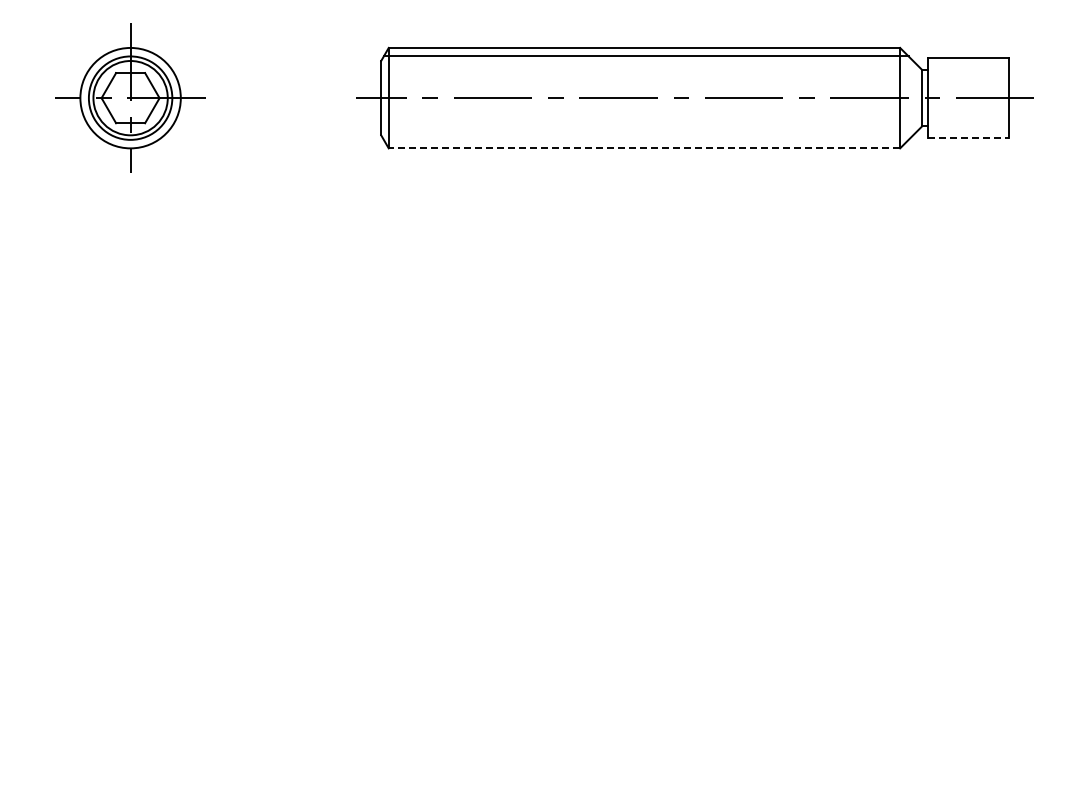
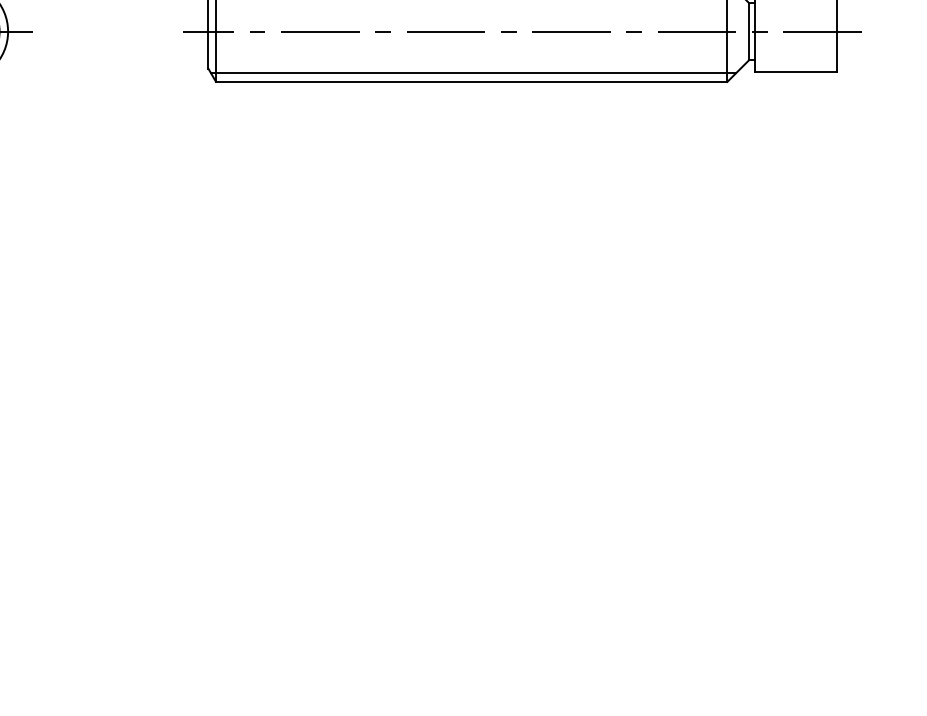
line: (968, 138) -> (795, 72), dashed -> solid
line: (645, 139) -> (472, 73), added
line: (644, 148) -> (471, 82), dashed -> solid

